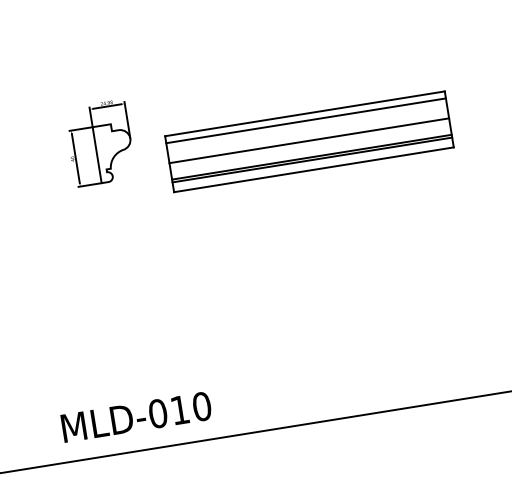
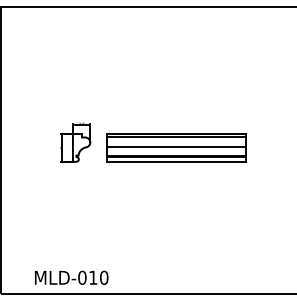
part: (308, 141) -> (176, 147), moved

